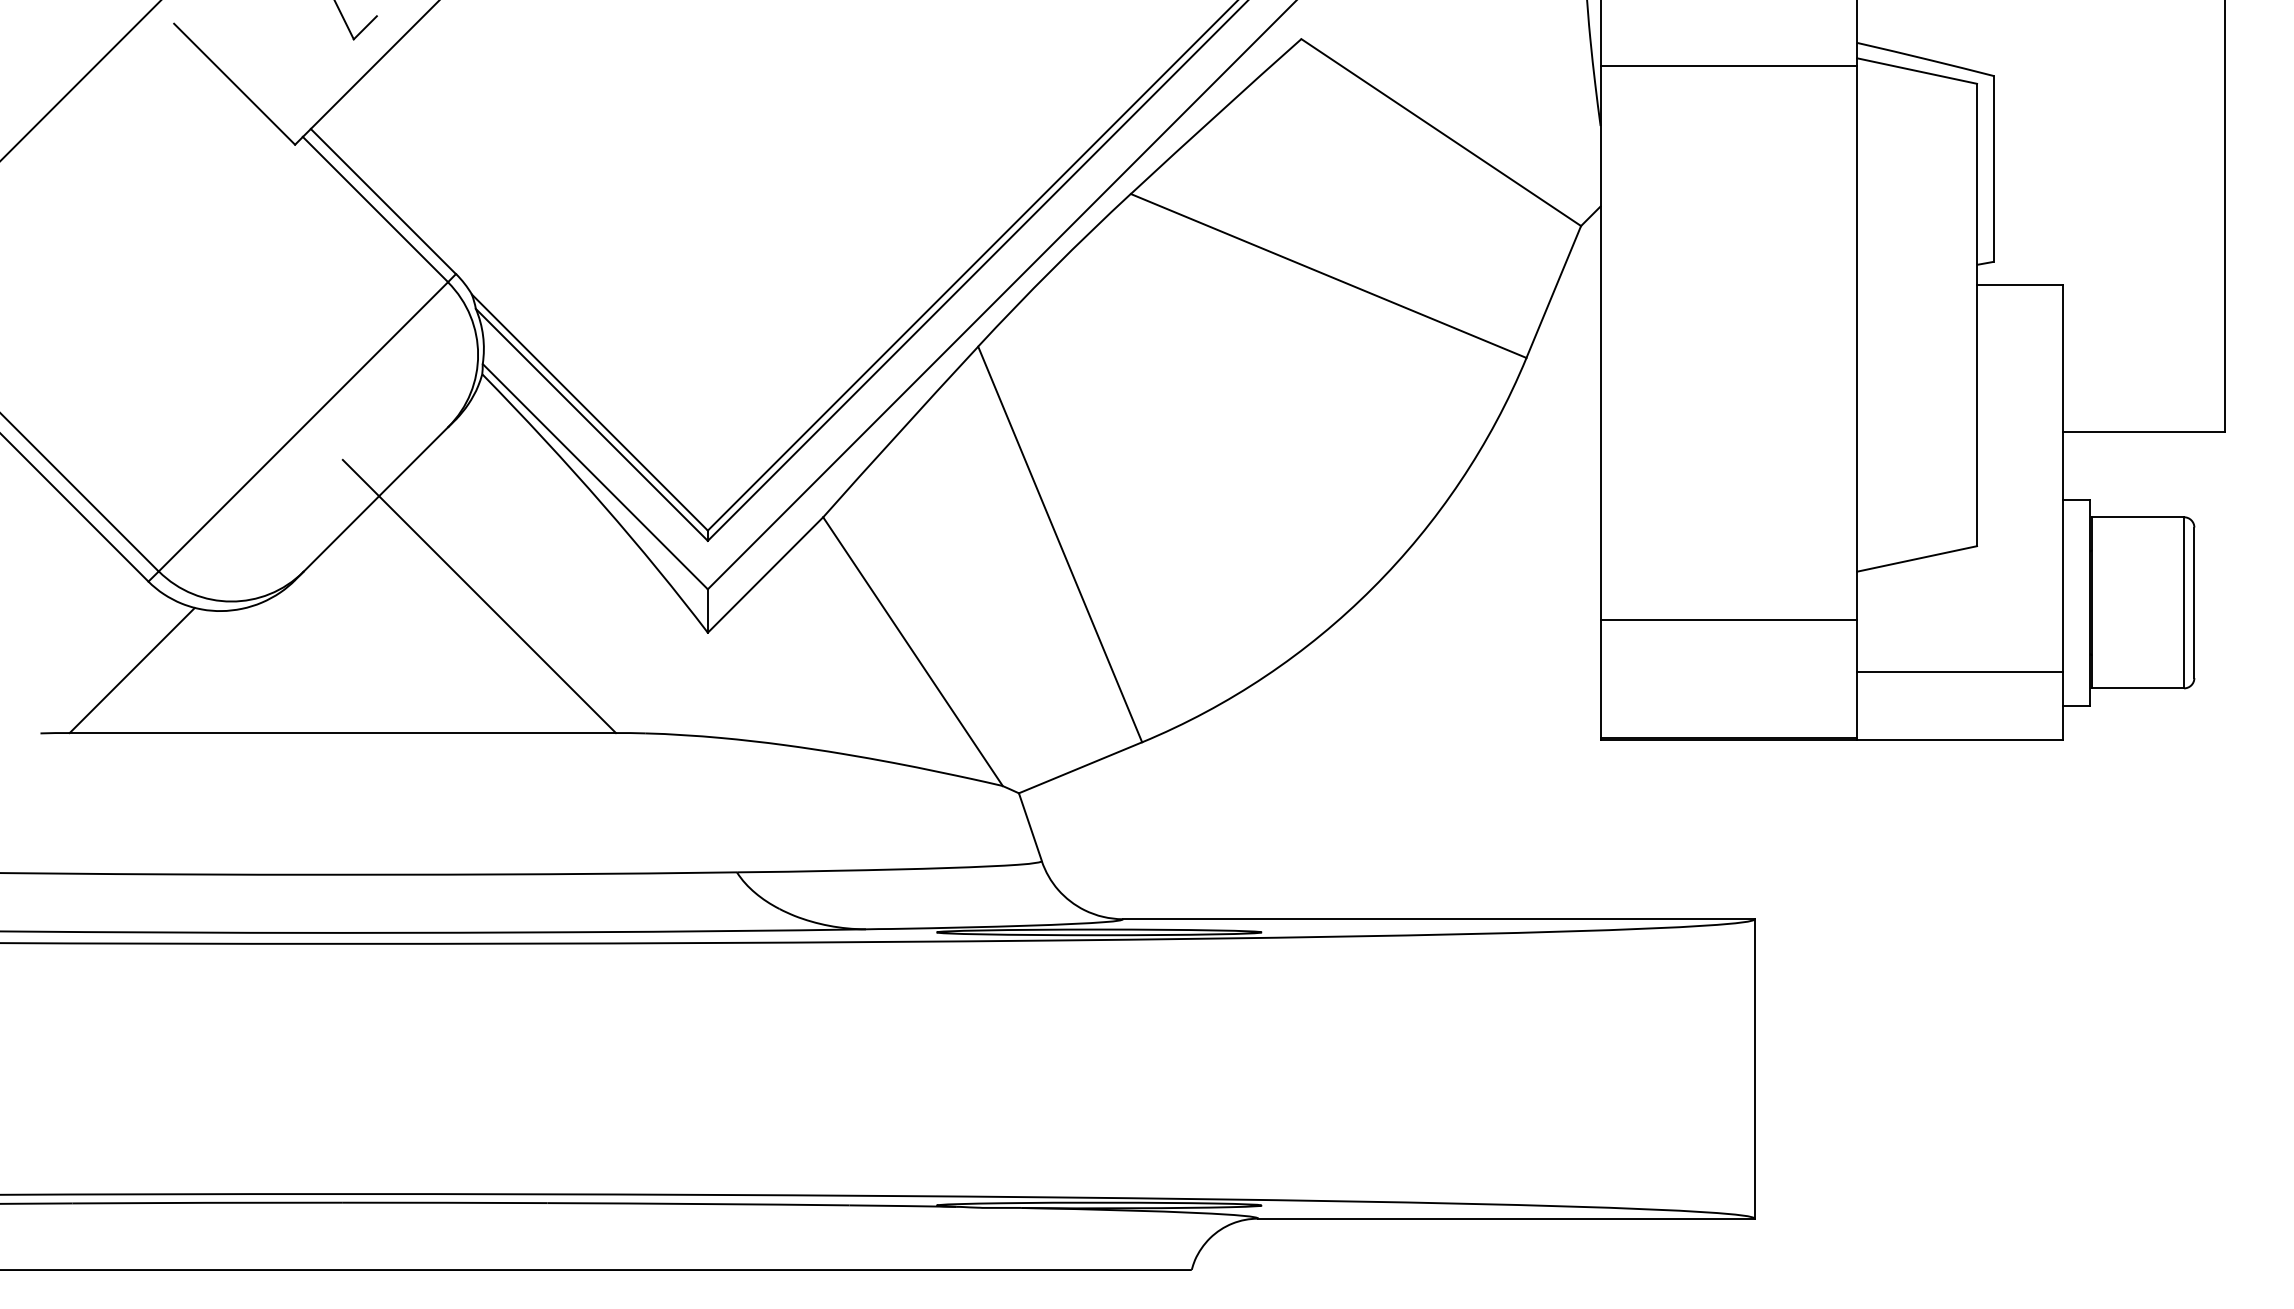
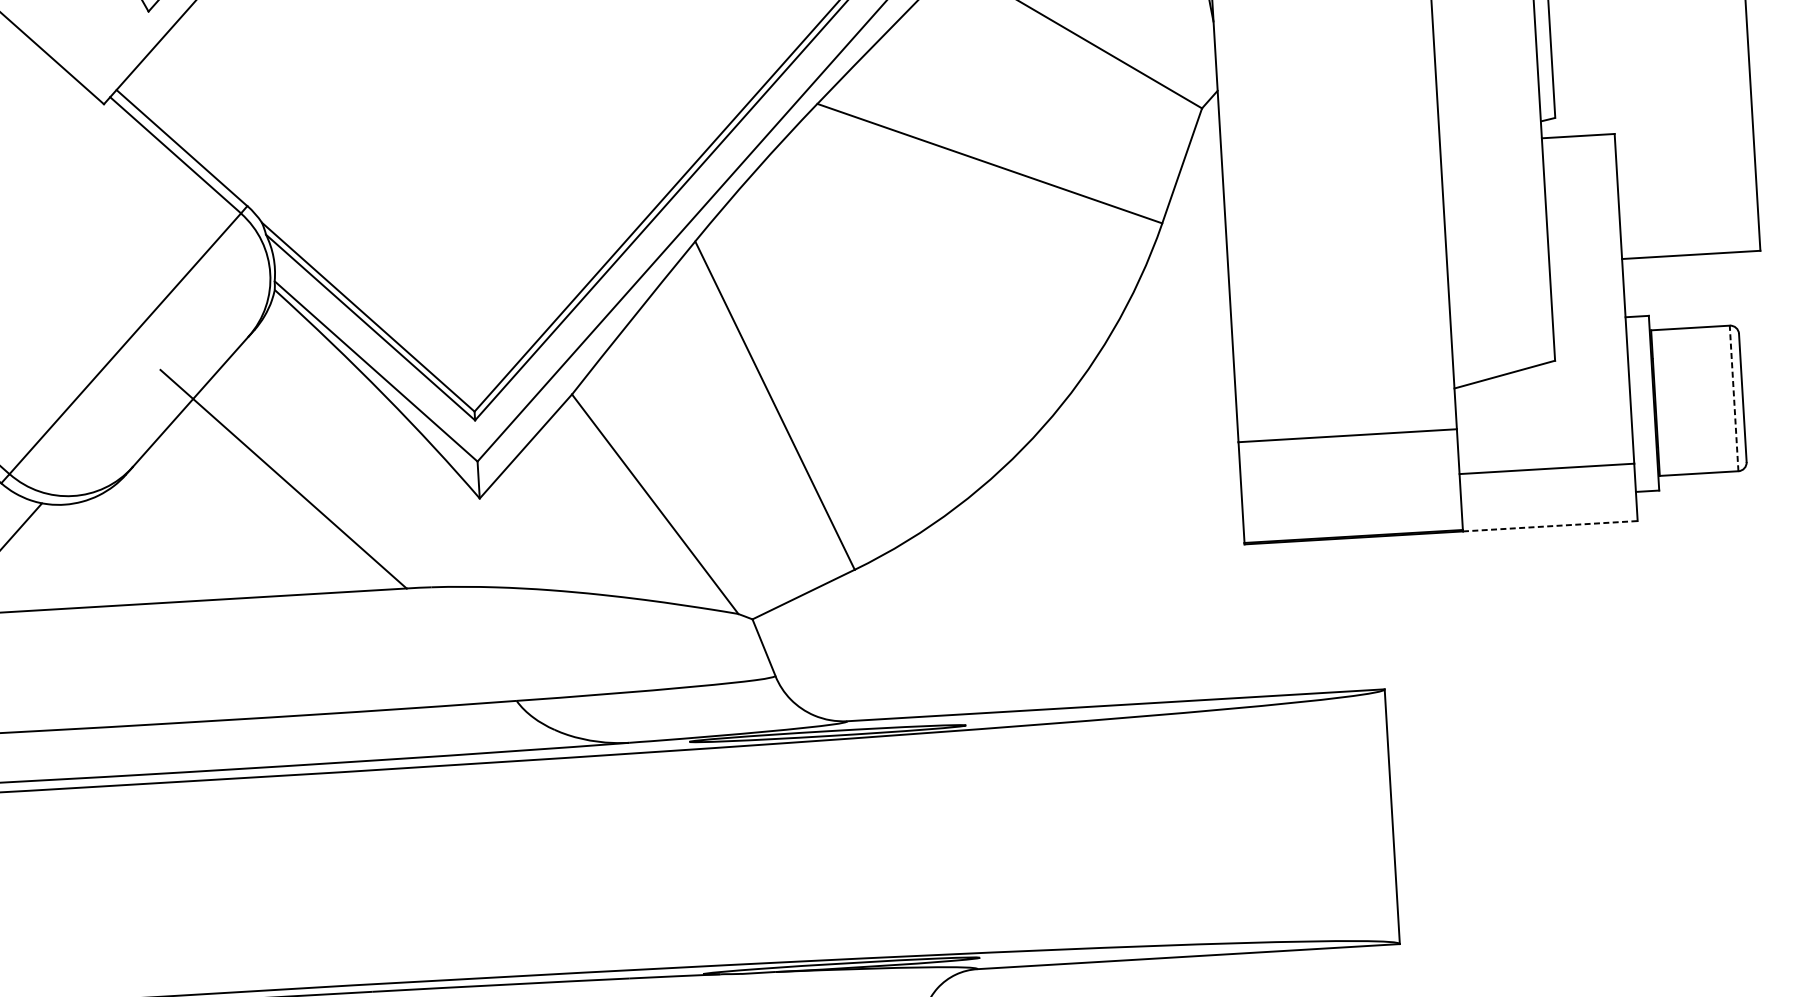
line: (2184, 602) -> (1734, 398), solid -> dashed
line: (1959, 739) -> (1549, 526), solid -> dashed

